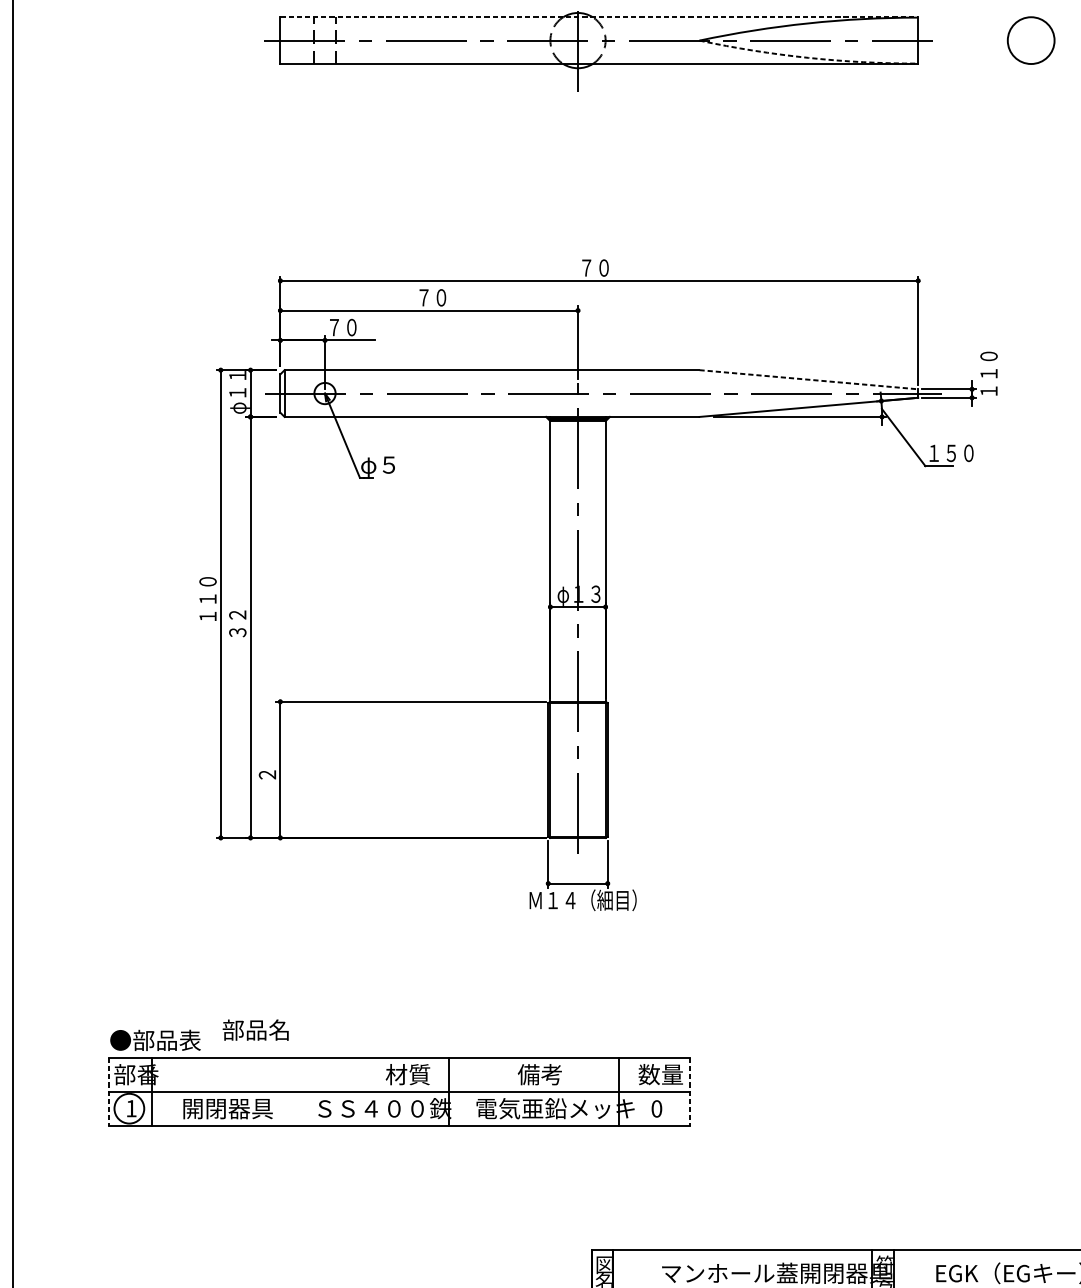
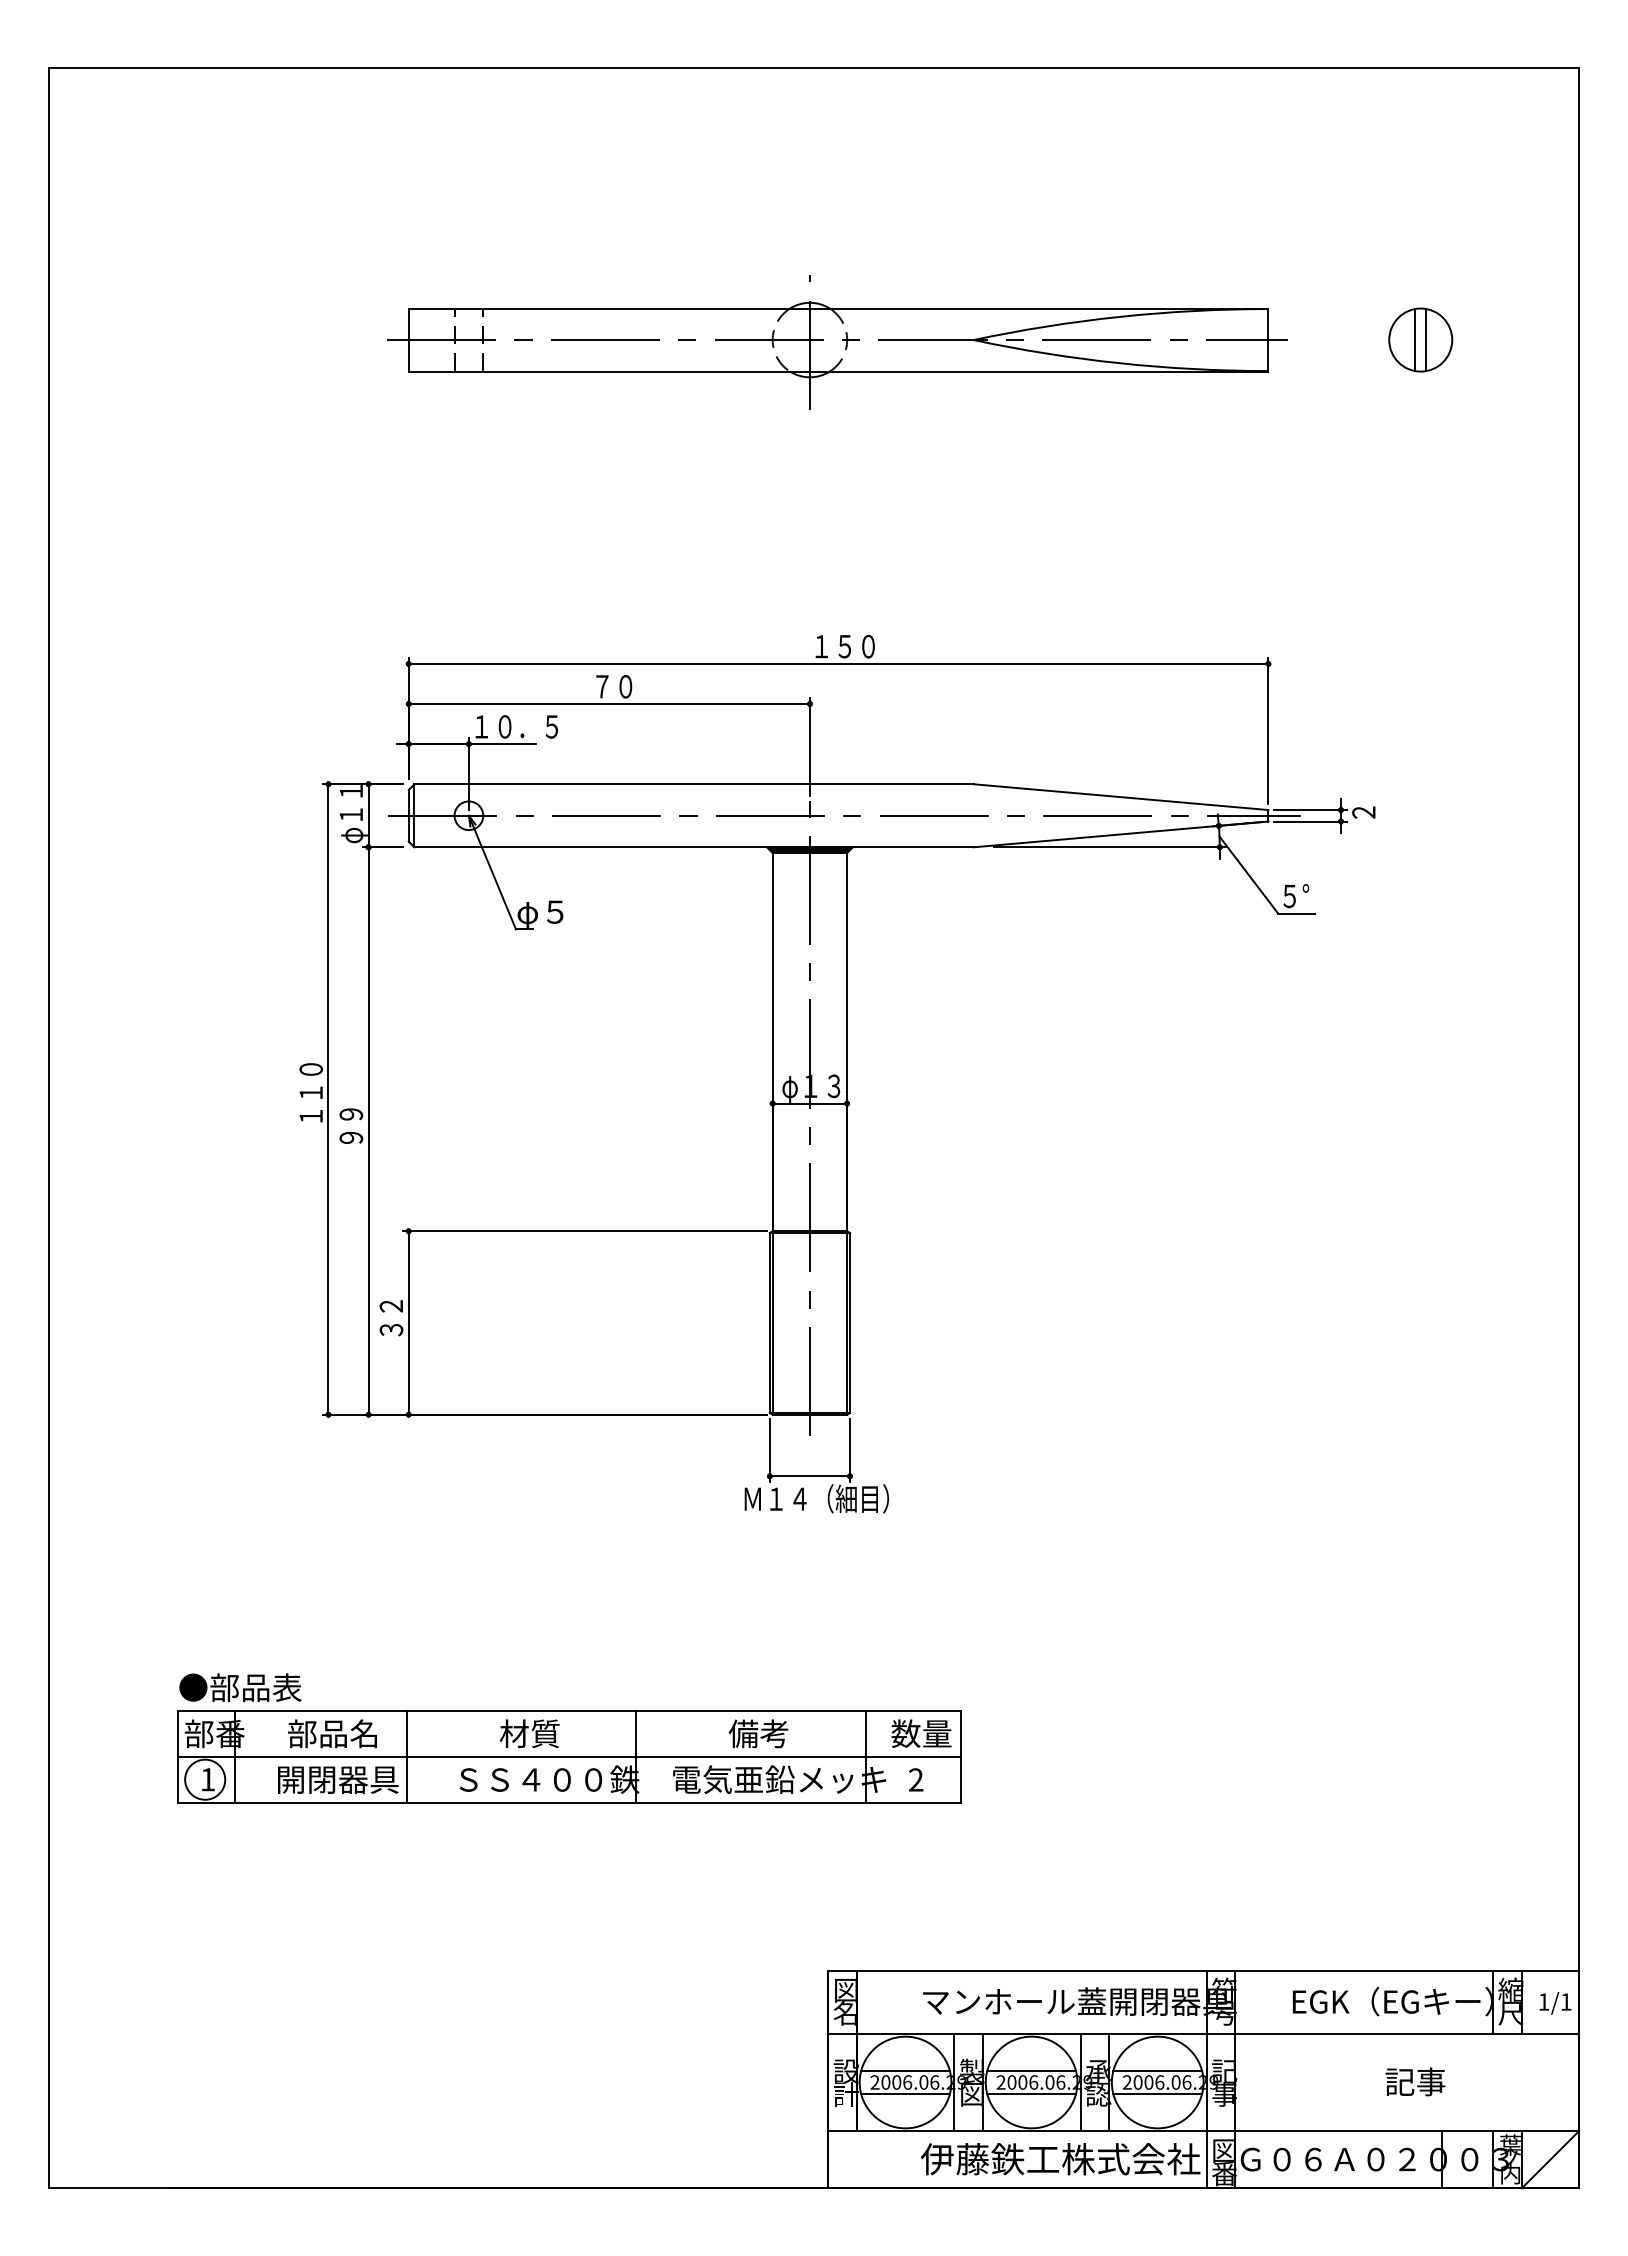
line: (599, 17) -> (838, 308), dashed -> solid
line: (1027, 40) -> (1415, 340), added
line: (1035, 40) -> (1426, 340), added
arc: (808, 58) -> (1120, 363), dashed -> solid
text: (603, 267) -> (844, 646), ７０ -> １５０
text: (360, 327) -> (516, 726), ７０ -> １０．５
text: (988, 373) -> (1363, 788), １１０ -> ２
line: (809, 379) -> (1121, 797), dashed -> solid
text: (951, 453) -> (1313, 896), １５０ -> ５°
text: (237, 624) -> (351, 1126), ３２ -> ９９
text: (267, 766) -> (391, 1318), ２ -> ３２
text: (255, 1029) -> (332, 1733), moved
text: (407, 1074) -> (529, 1733), moved
line: (279, 1091) -> (407, 1756), added
line: (108, 1092) -> (177, 1757), dashed -> solid
line: (690, 1092) -> (961, 1757), dashed -> solid
text: (657, 1108) -> (916, 1779), 0 -> 2

